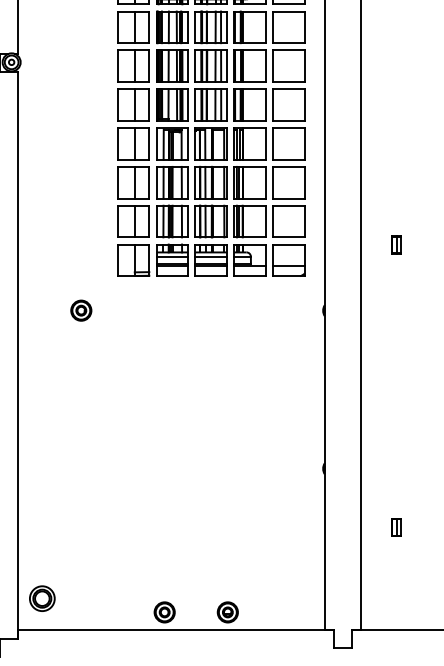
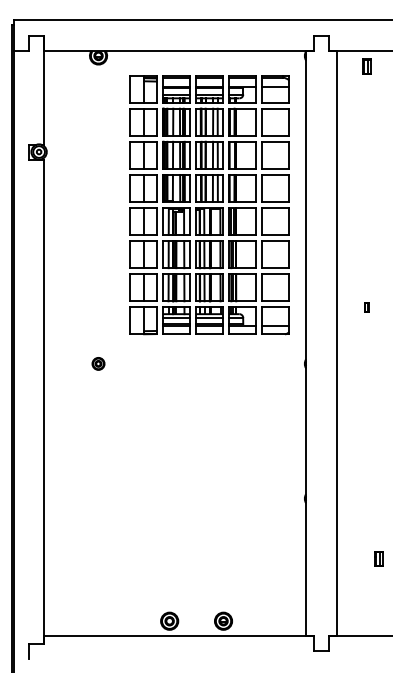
part: (395, 244) -> (366, 307), size x0.6
part: (81, 310) -> (98, 363), size x0.7
part: (395, 527) -> (378, 558), moved
part: (41, 598) -> (64, 609), removed

